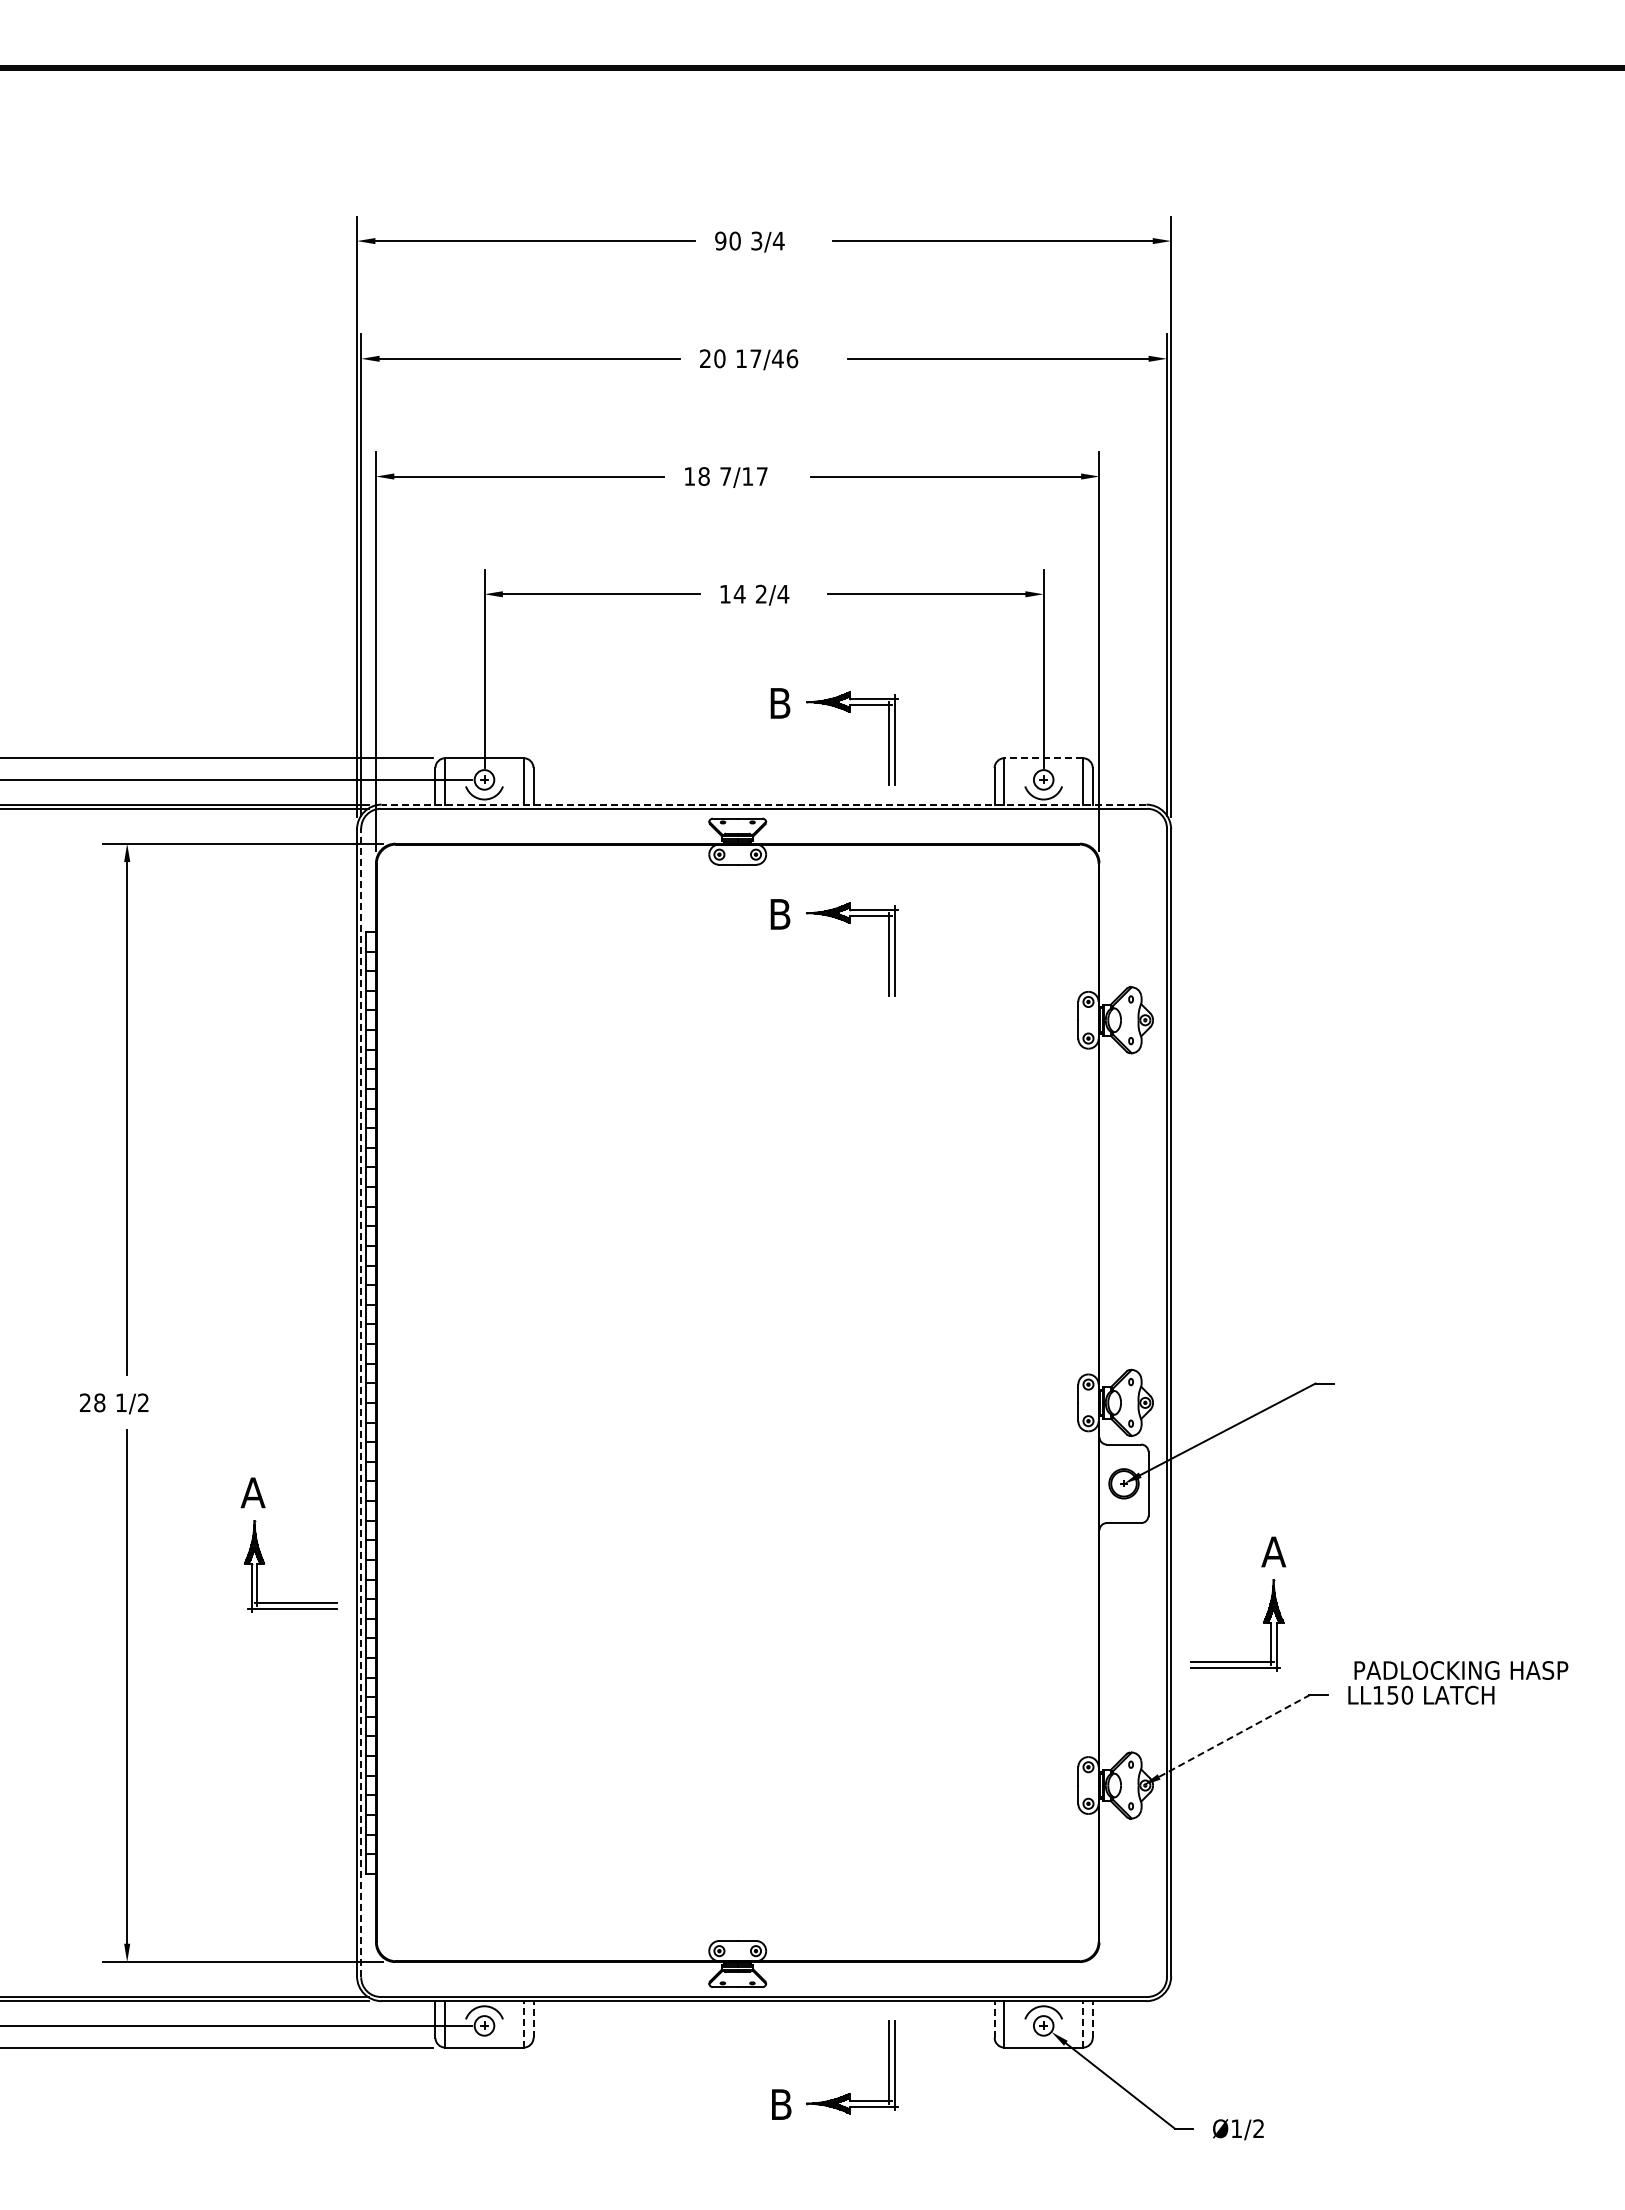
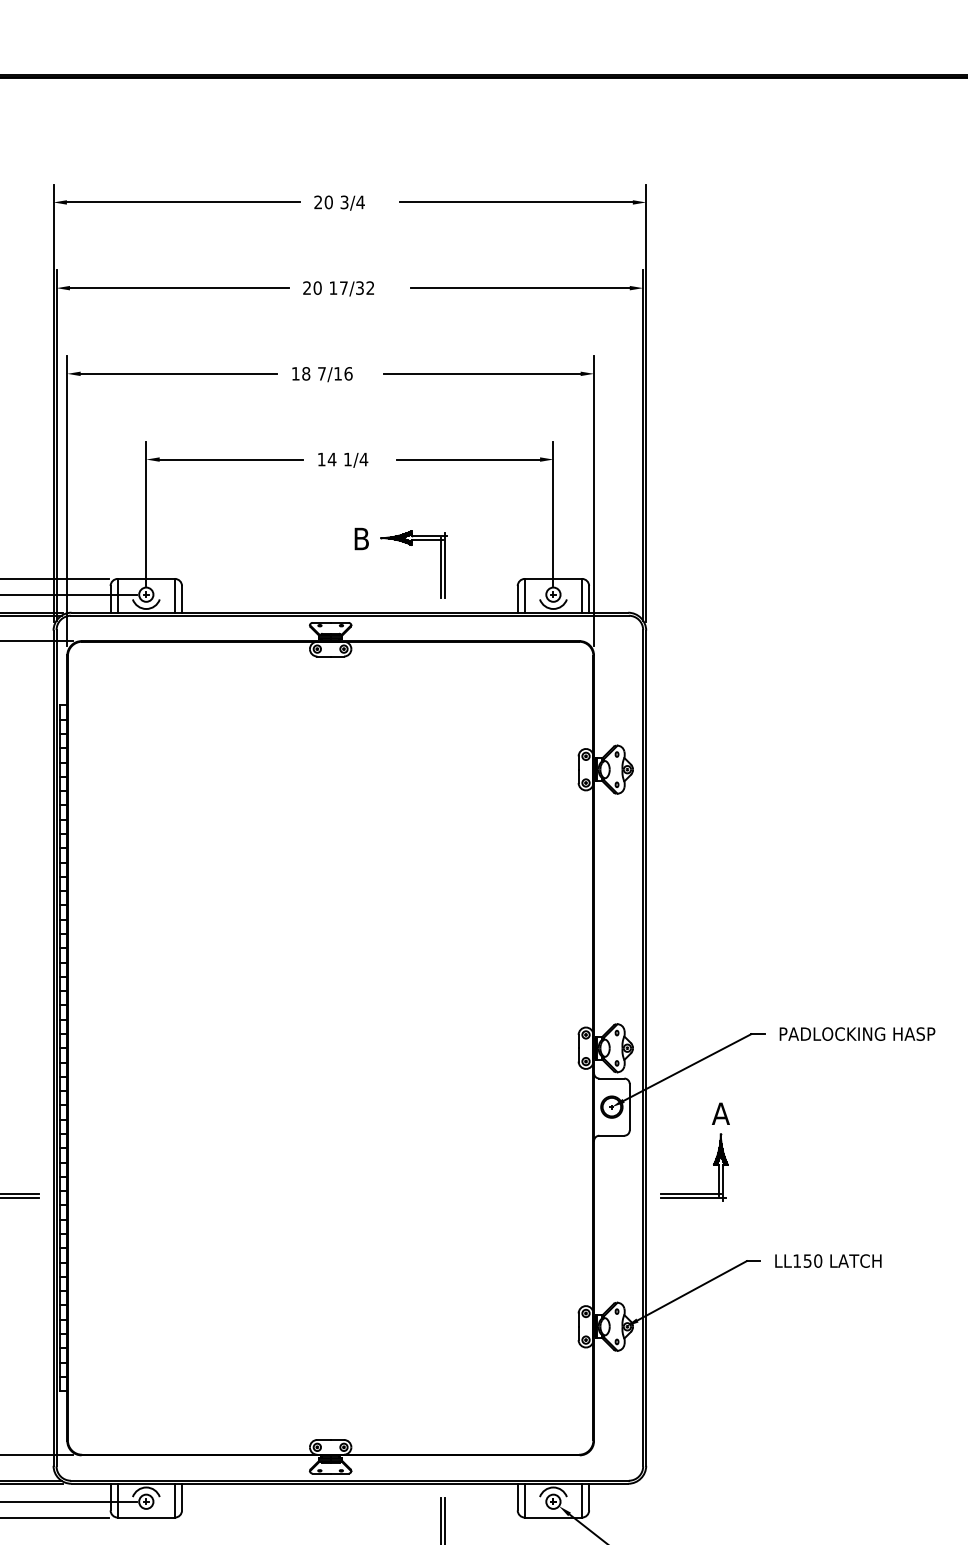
text: (720, 240) -> (318, 202), 90 -> 20
text: (785, 358) -> (365, 287), 17/46 -> 17/32
text: (761, 476) -> (347, 373), 7/17 -> 7/16
text: (760, 593) -> (347, 459), 2/4 -> 1/4
line: (1043, 758) -> (553, 579), dashed -> solid
line: (763, 804) -> (349, 612), dashed -> solid
part: (847, 923) -> (410, 699), removed
line: (361, 1402) -> (56, 1047), dashed -> solid
part: (1265, 1615) -> (714, 1160), moved
text: (1461, 1670) -> (857, 1034), moved
line: (1234, 1735) -> (692, 1290), dashed -> solid
line: (533, 2018) -> (182, 1496), dashed -> solid
line: (994, 2018) -> (517, 1496), dashed -> solid
line: (1092, 2018) -> (588, 1496), dashed -> solid
line: (523, 2023) -> (174, 1500), dashed -> solid
line: (1082, 2023) -> (581, 1500), dashed -> solid

